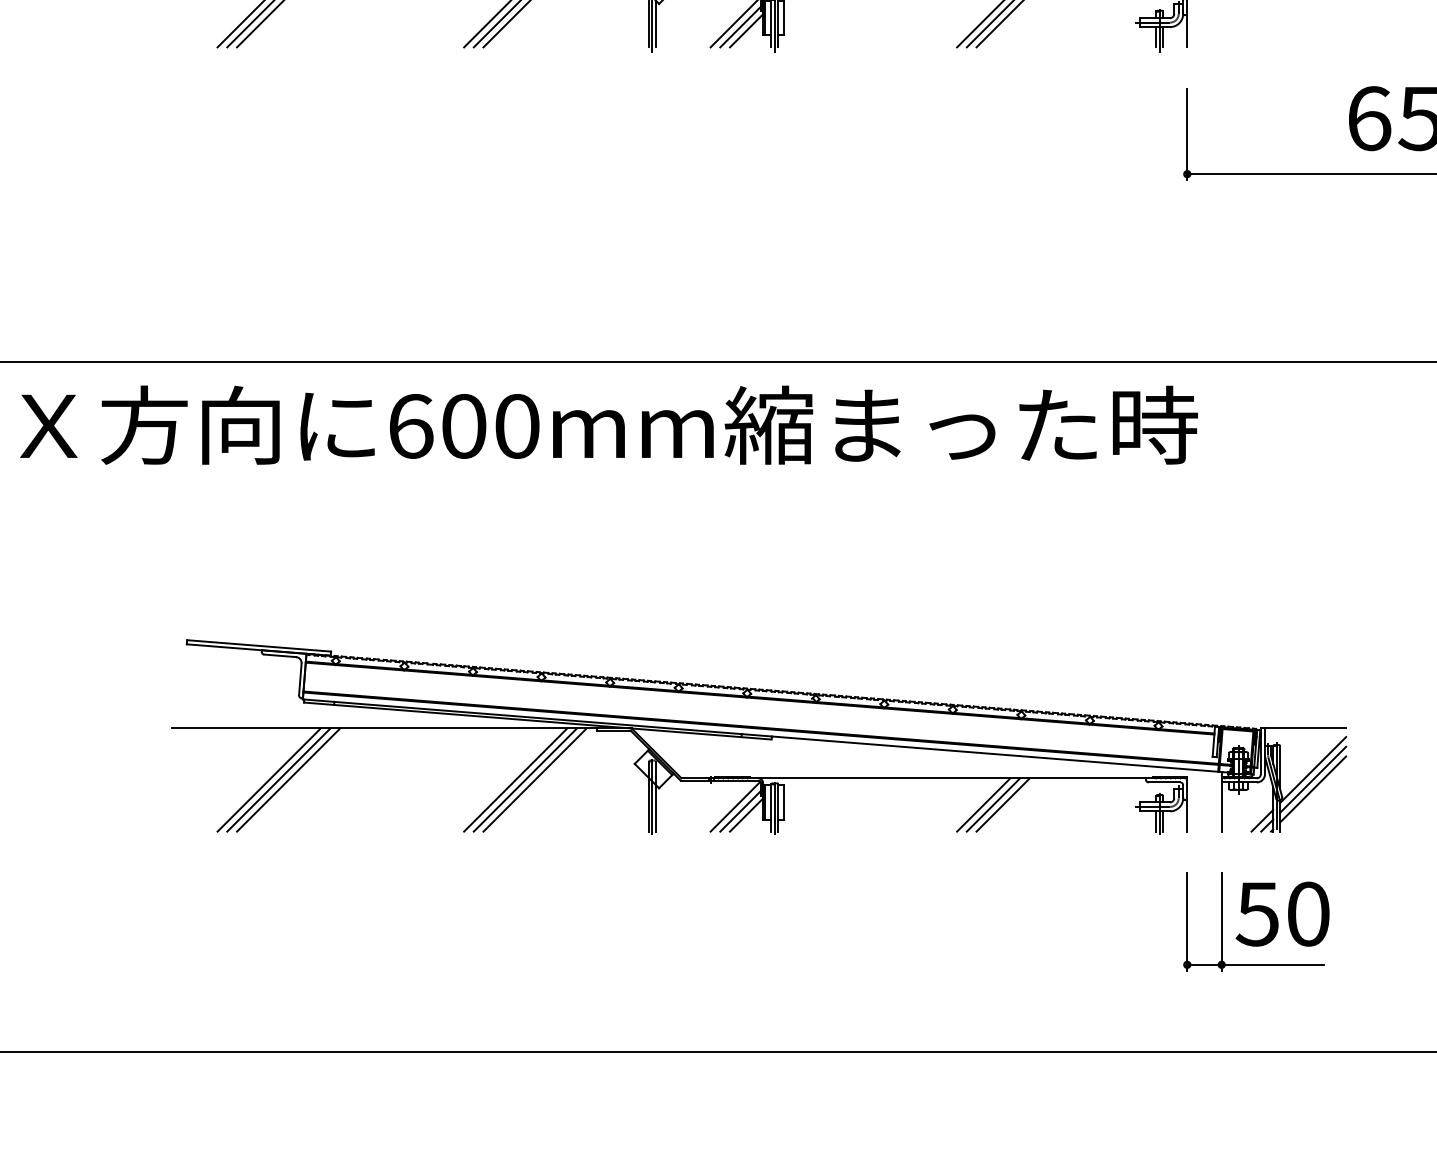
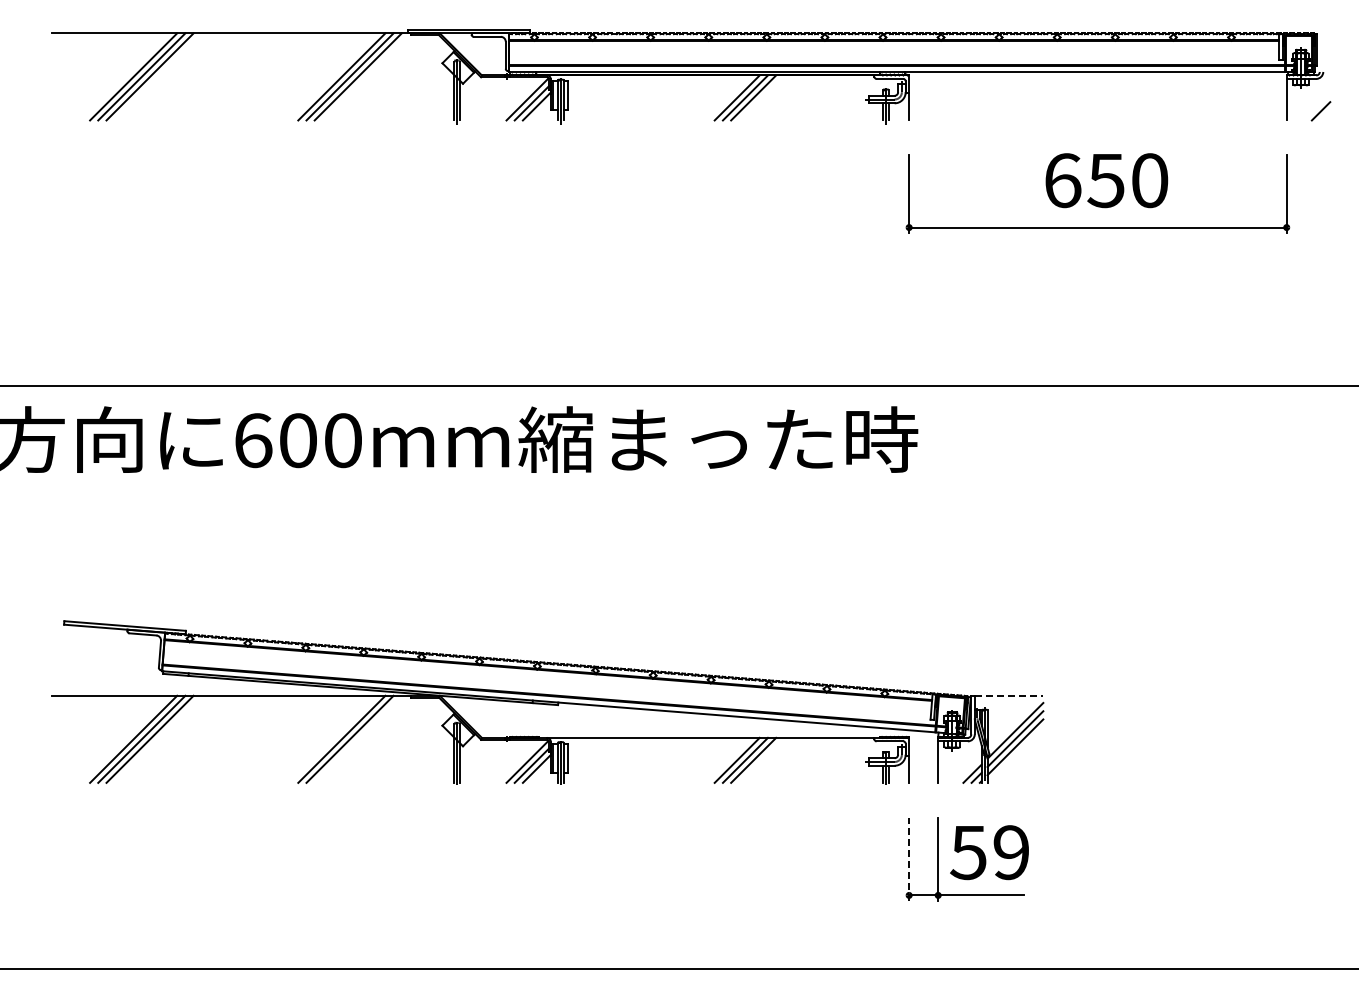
line: (1306, 728) -> (1009, 695), solid -> dashed
line: (534, 779) -> (357, 738), removed
text: (1308, 914) -> (1011, 852), 50 -> 59
line: (1187, 921) -> (909, 858), solid -> dashed

